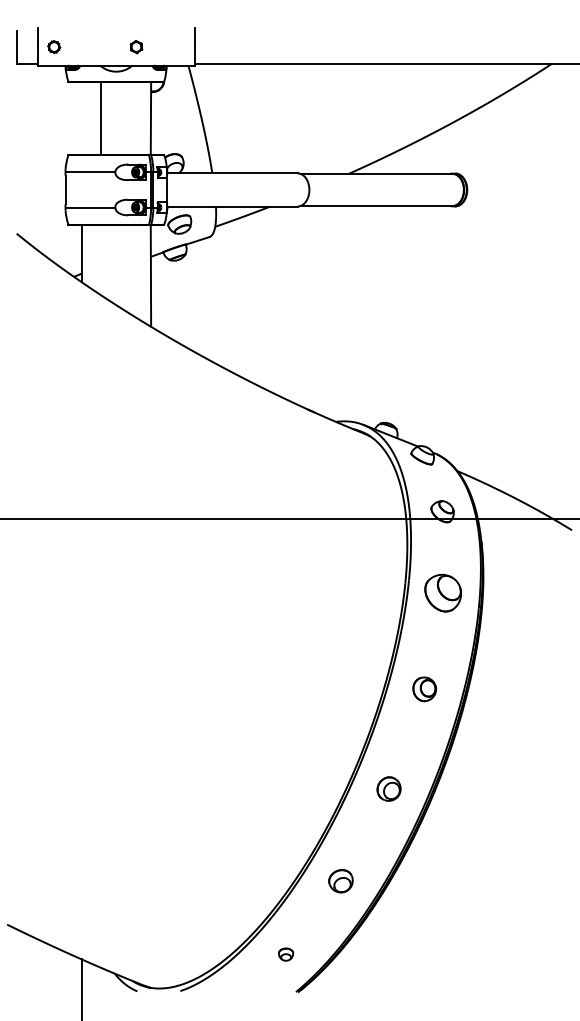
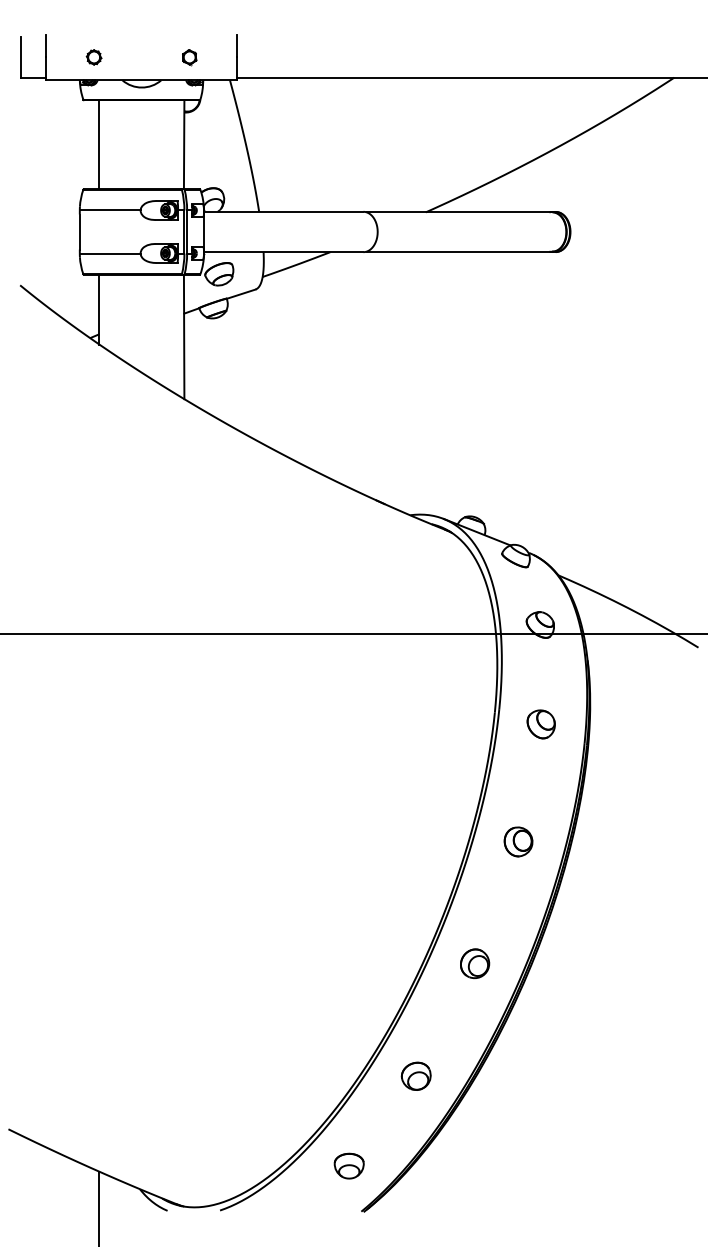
part: (54, 46) -> (94, 56), moved
part: (136, 47) -> (189, 57), moved
line: (100, 118) -> (99, 144), moved
part: (443, 592) -> (541, 723), size x0.62
part: (285, 954) -> (348, 1165), size x1.67

